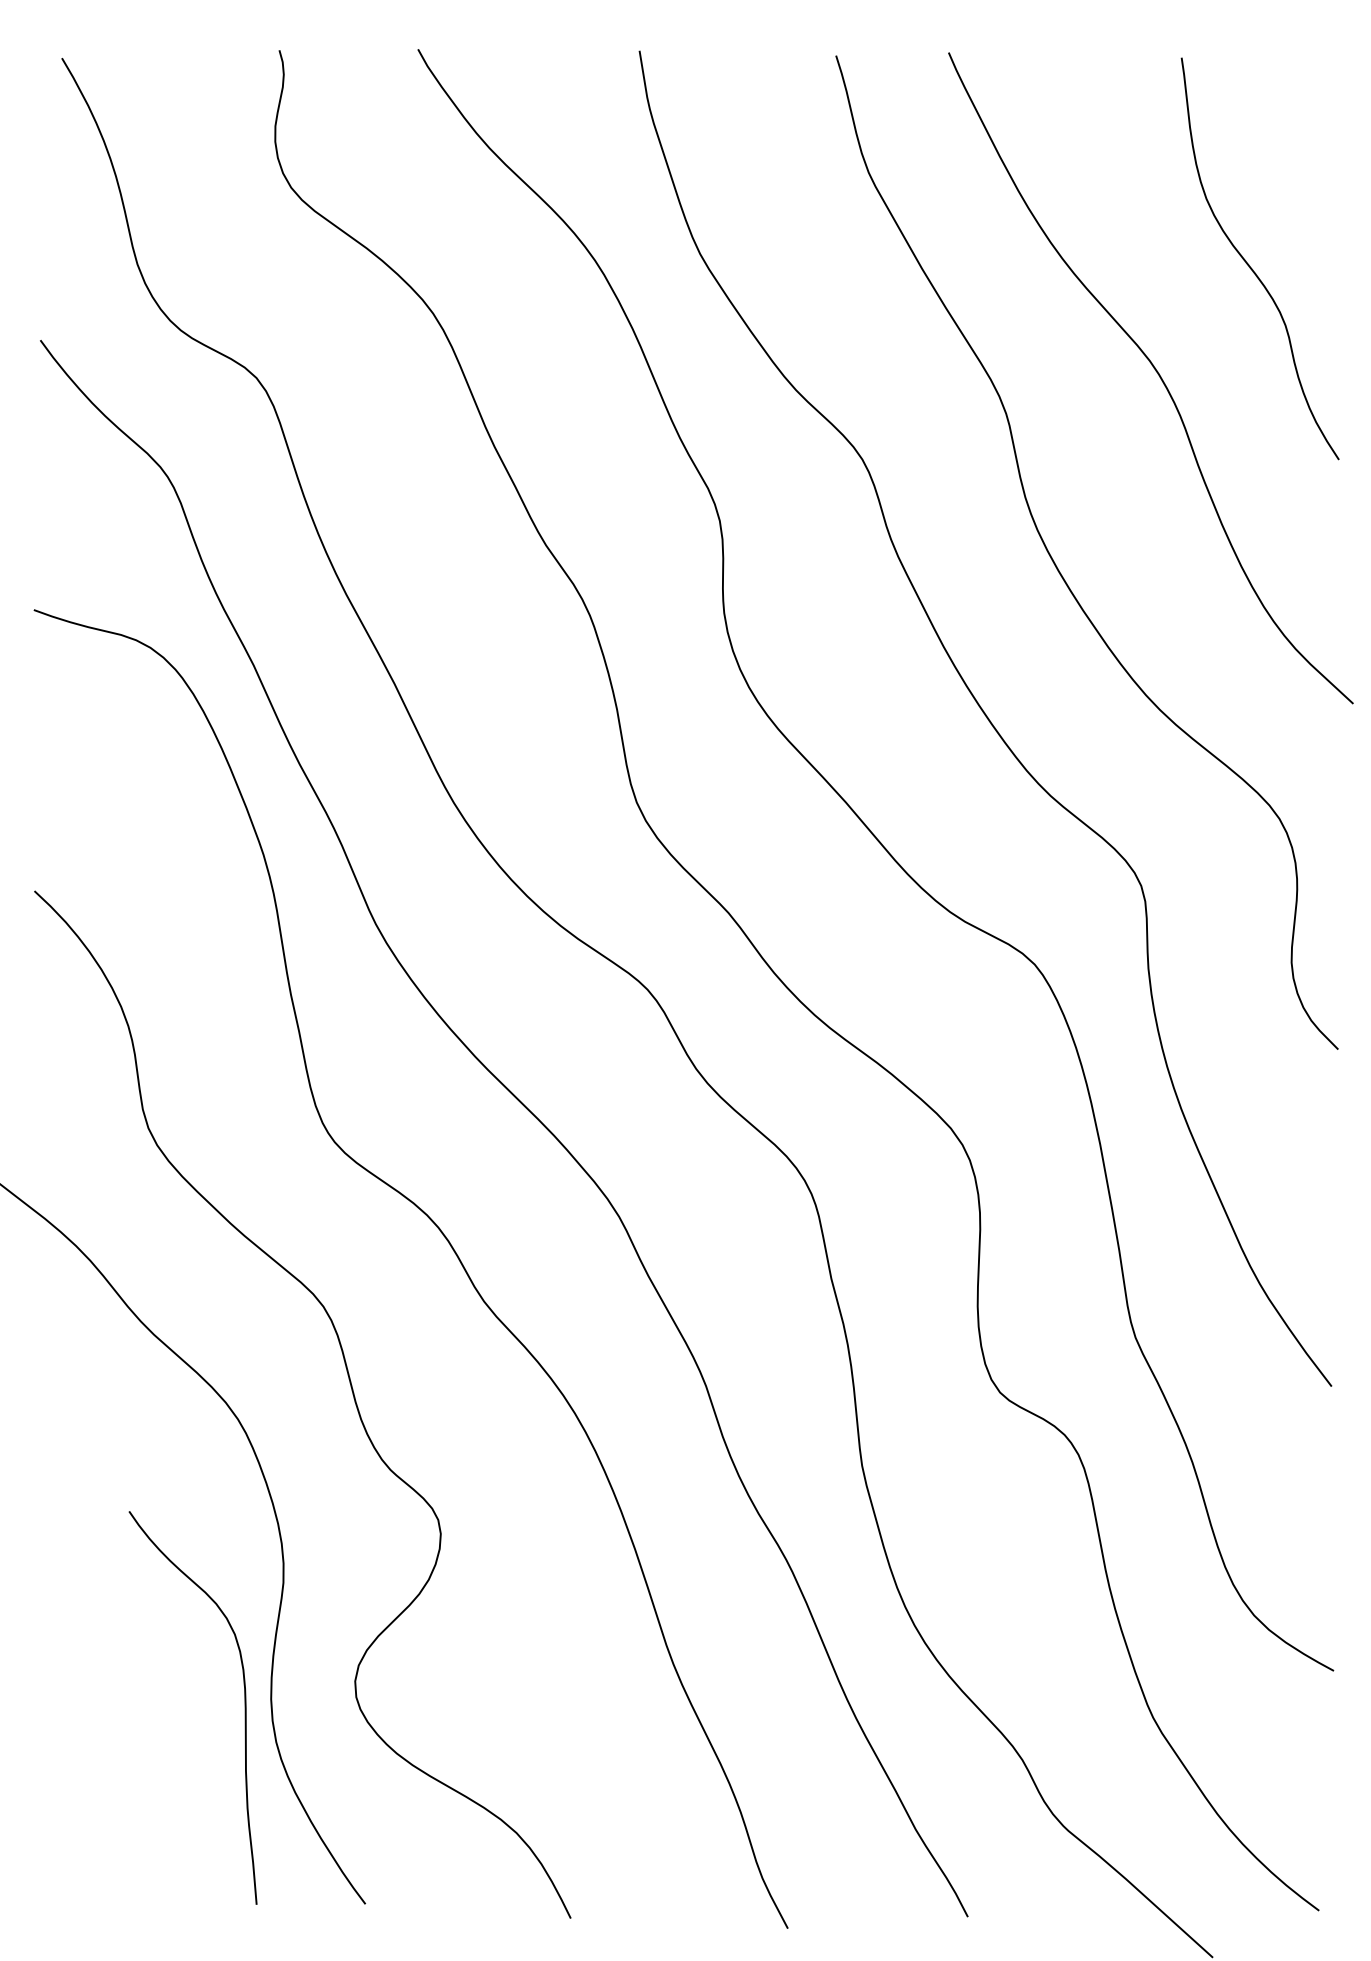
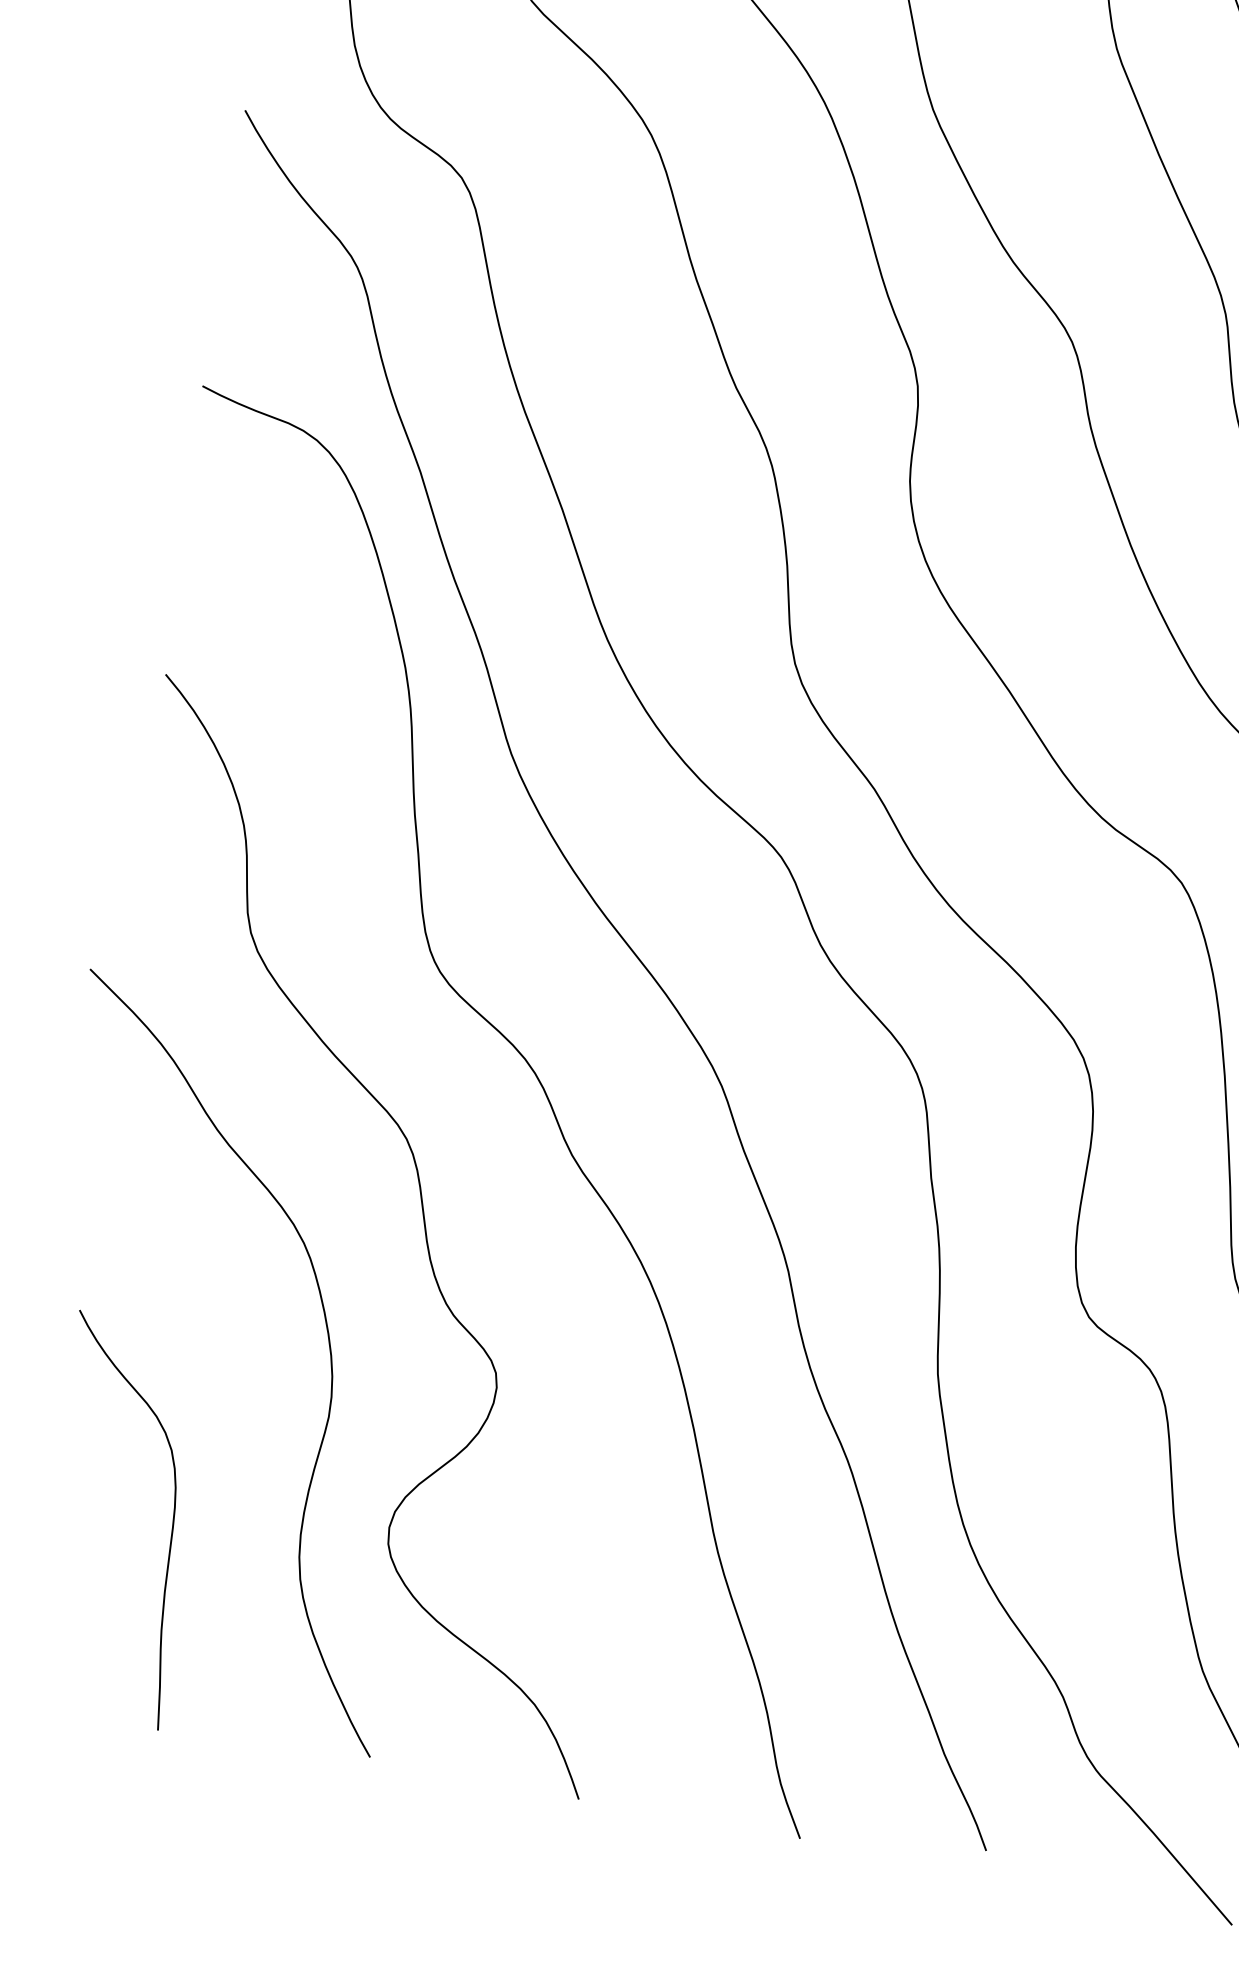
curve: (244, 1707) -> (171, 1526), moved

